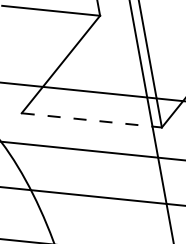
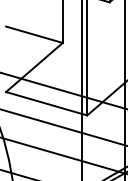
line: (93, 119) -> (47, 103), dashed -> solid

